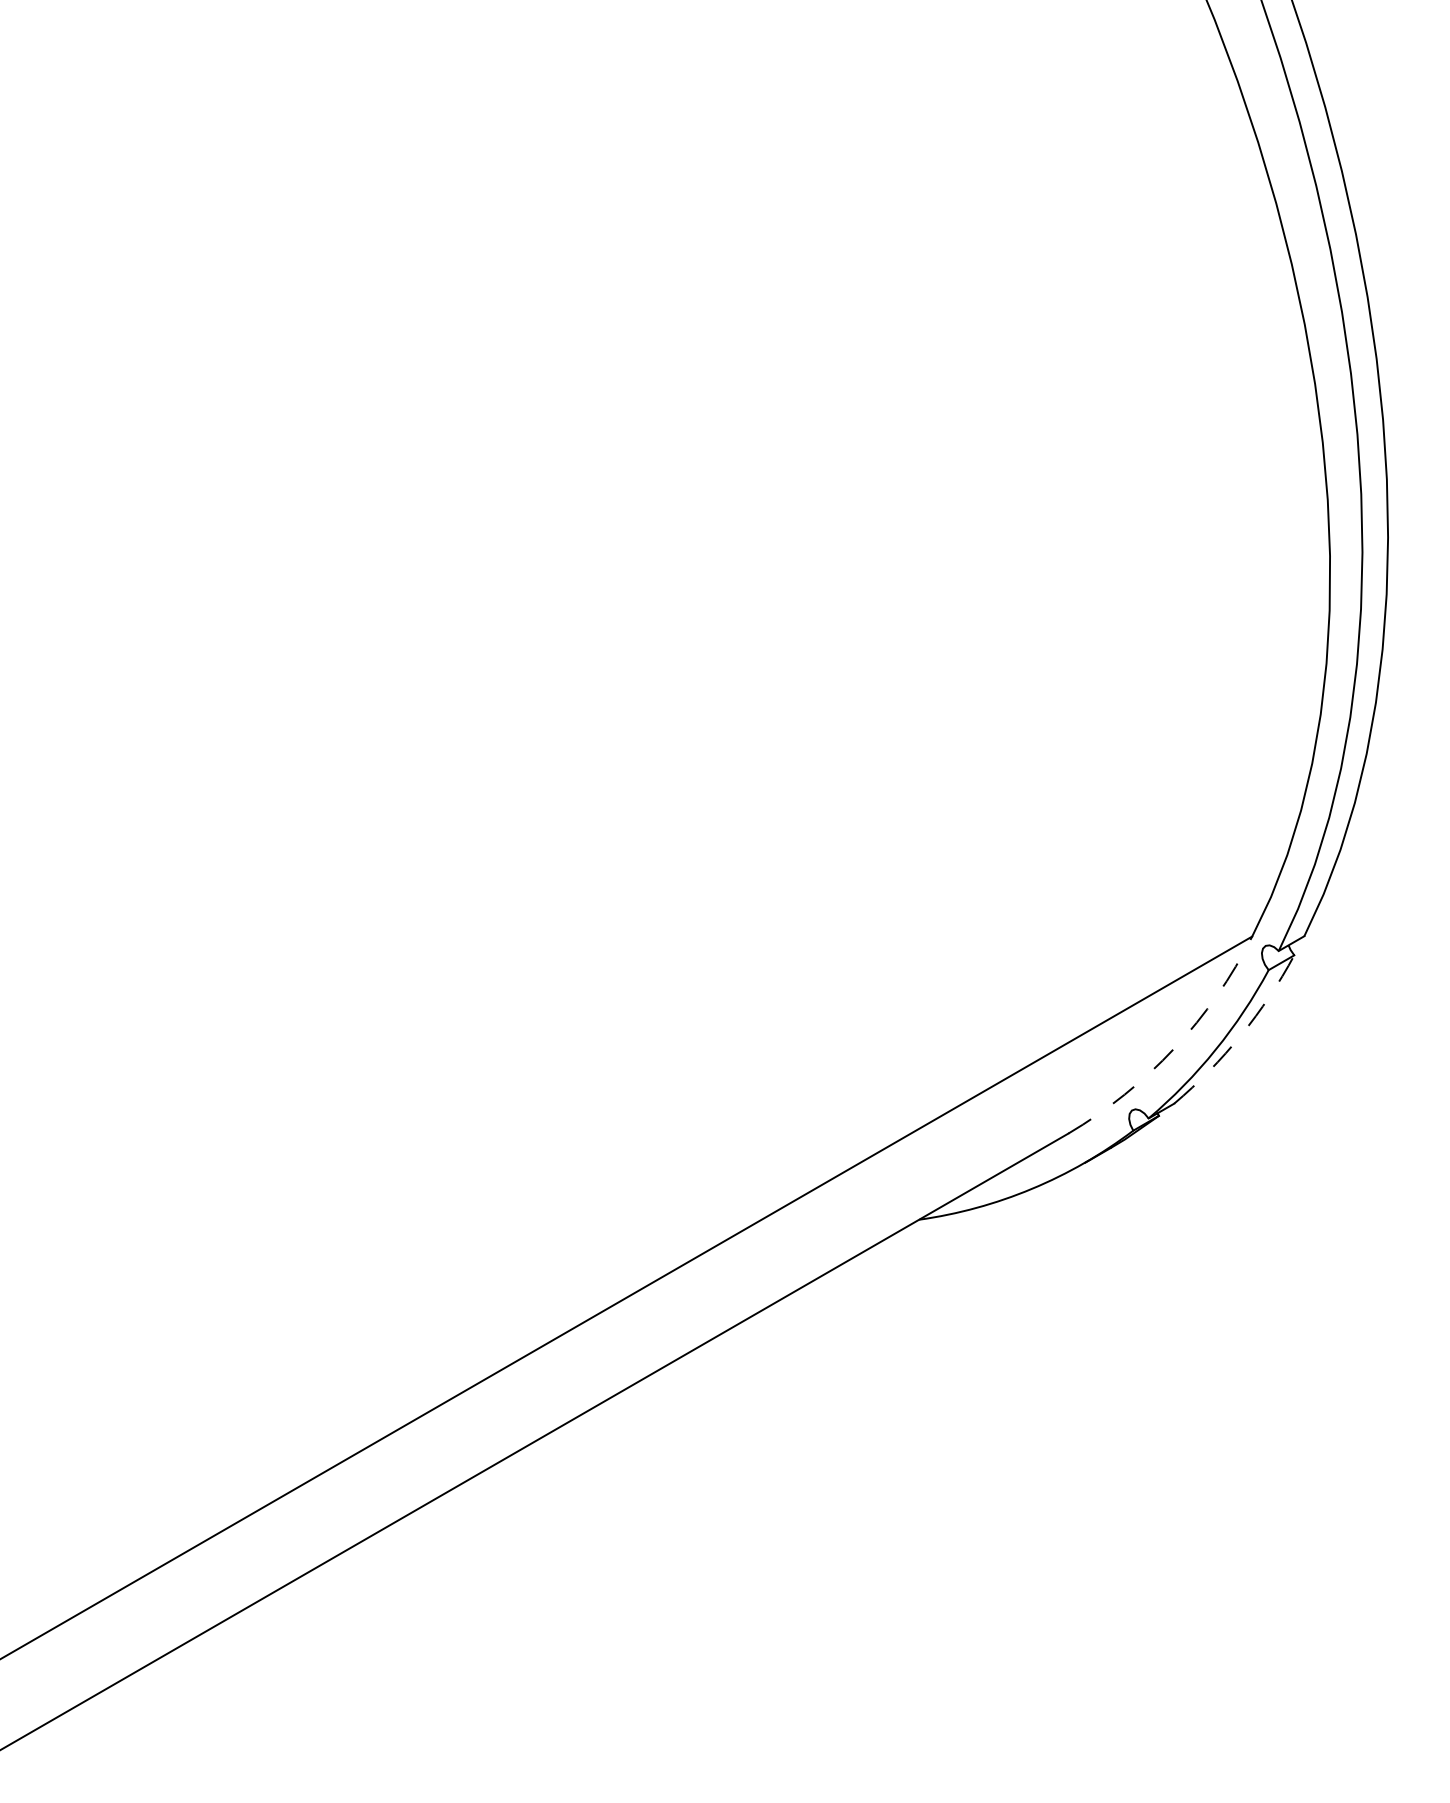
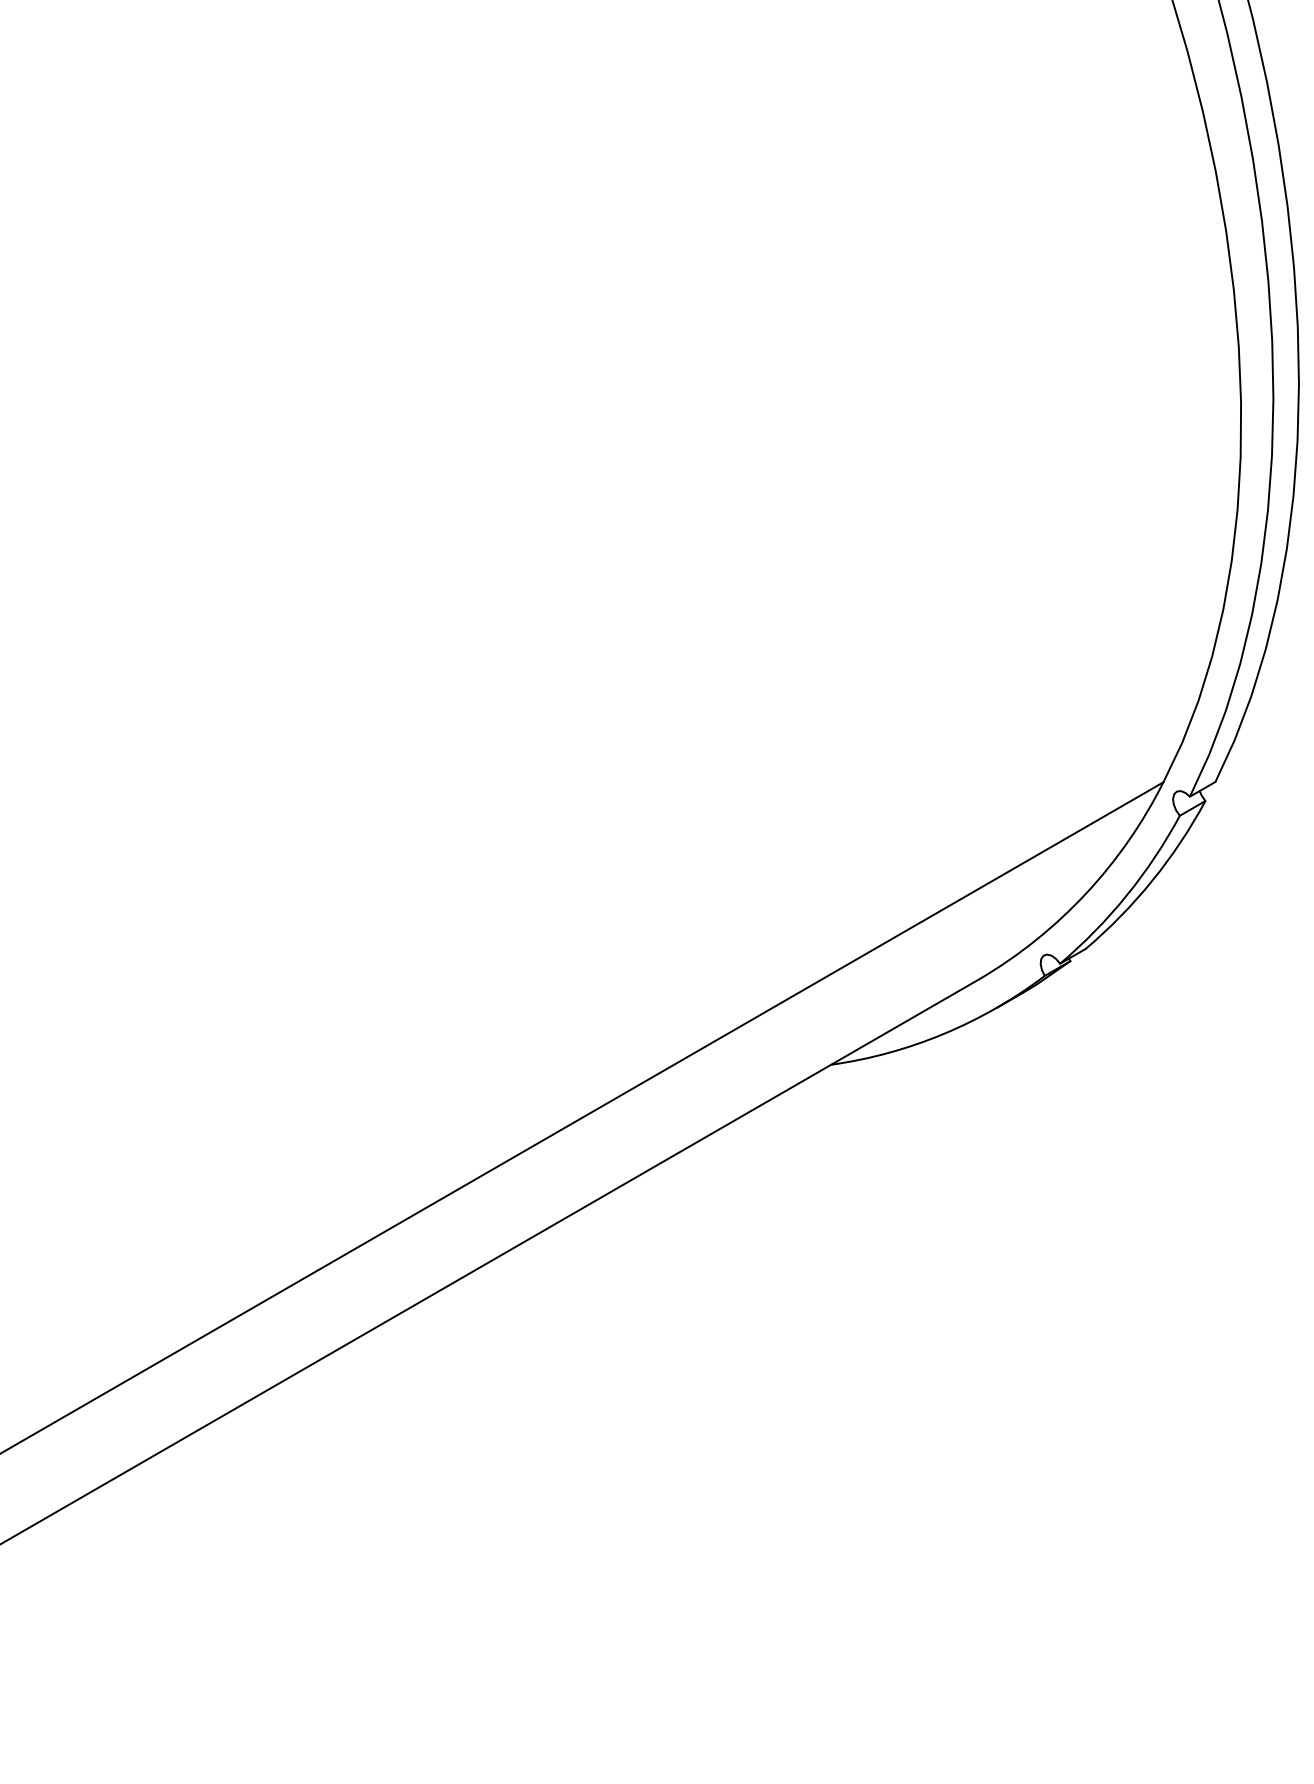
arc: (1241, 1035) -> (1152, 880), dashed -> solid
arc: (1174, 1048) -> (1085, 893), dashed -> solid

